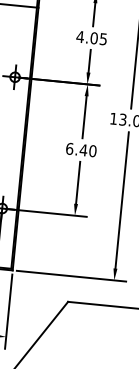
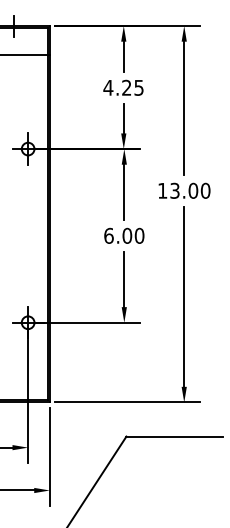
text: (94, 38) -> (126, 87), 4.05 -> 4.25
text: (83, 149) -> (127, 235), 6.40 -> 6.00

